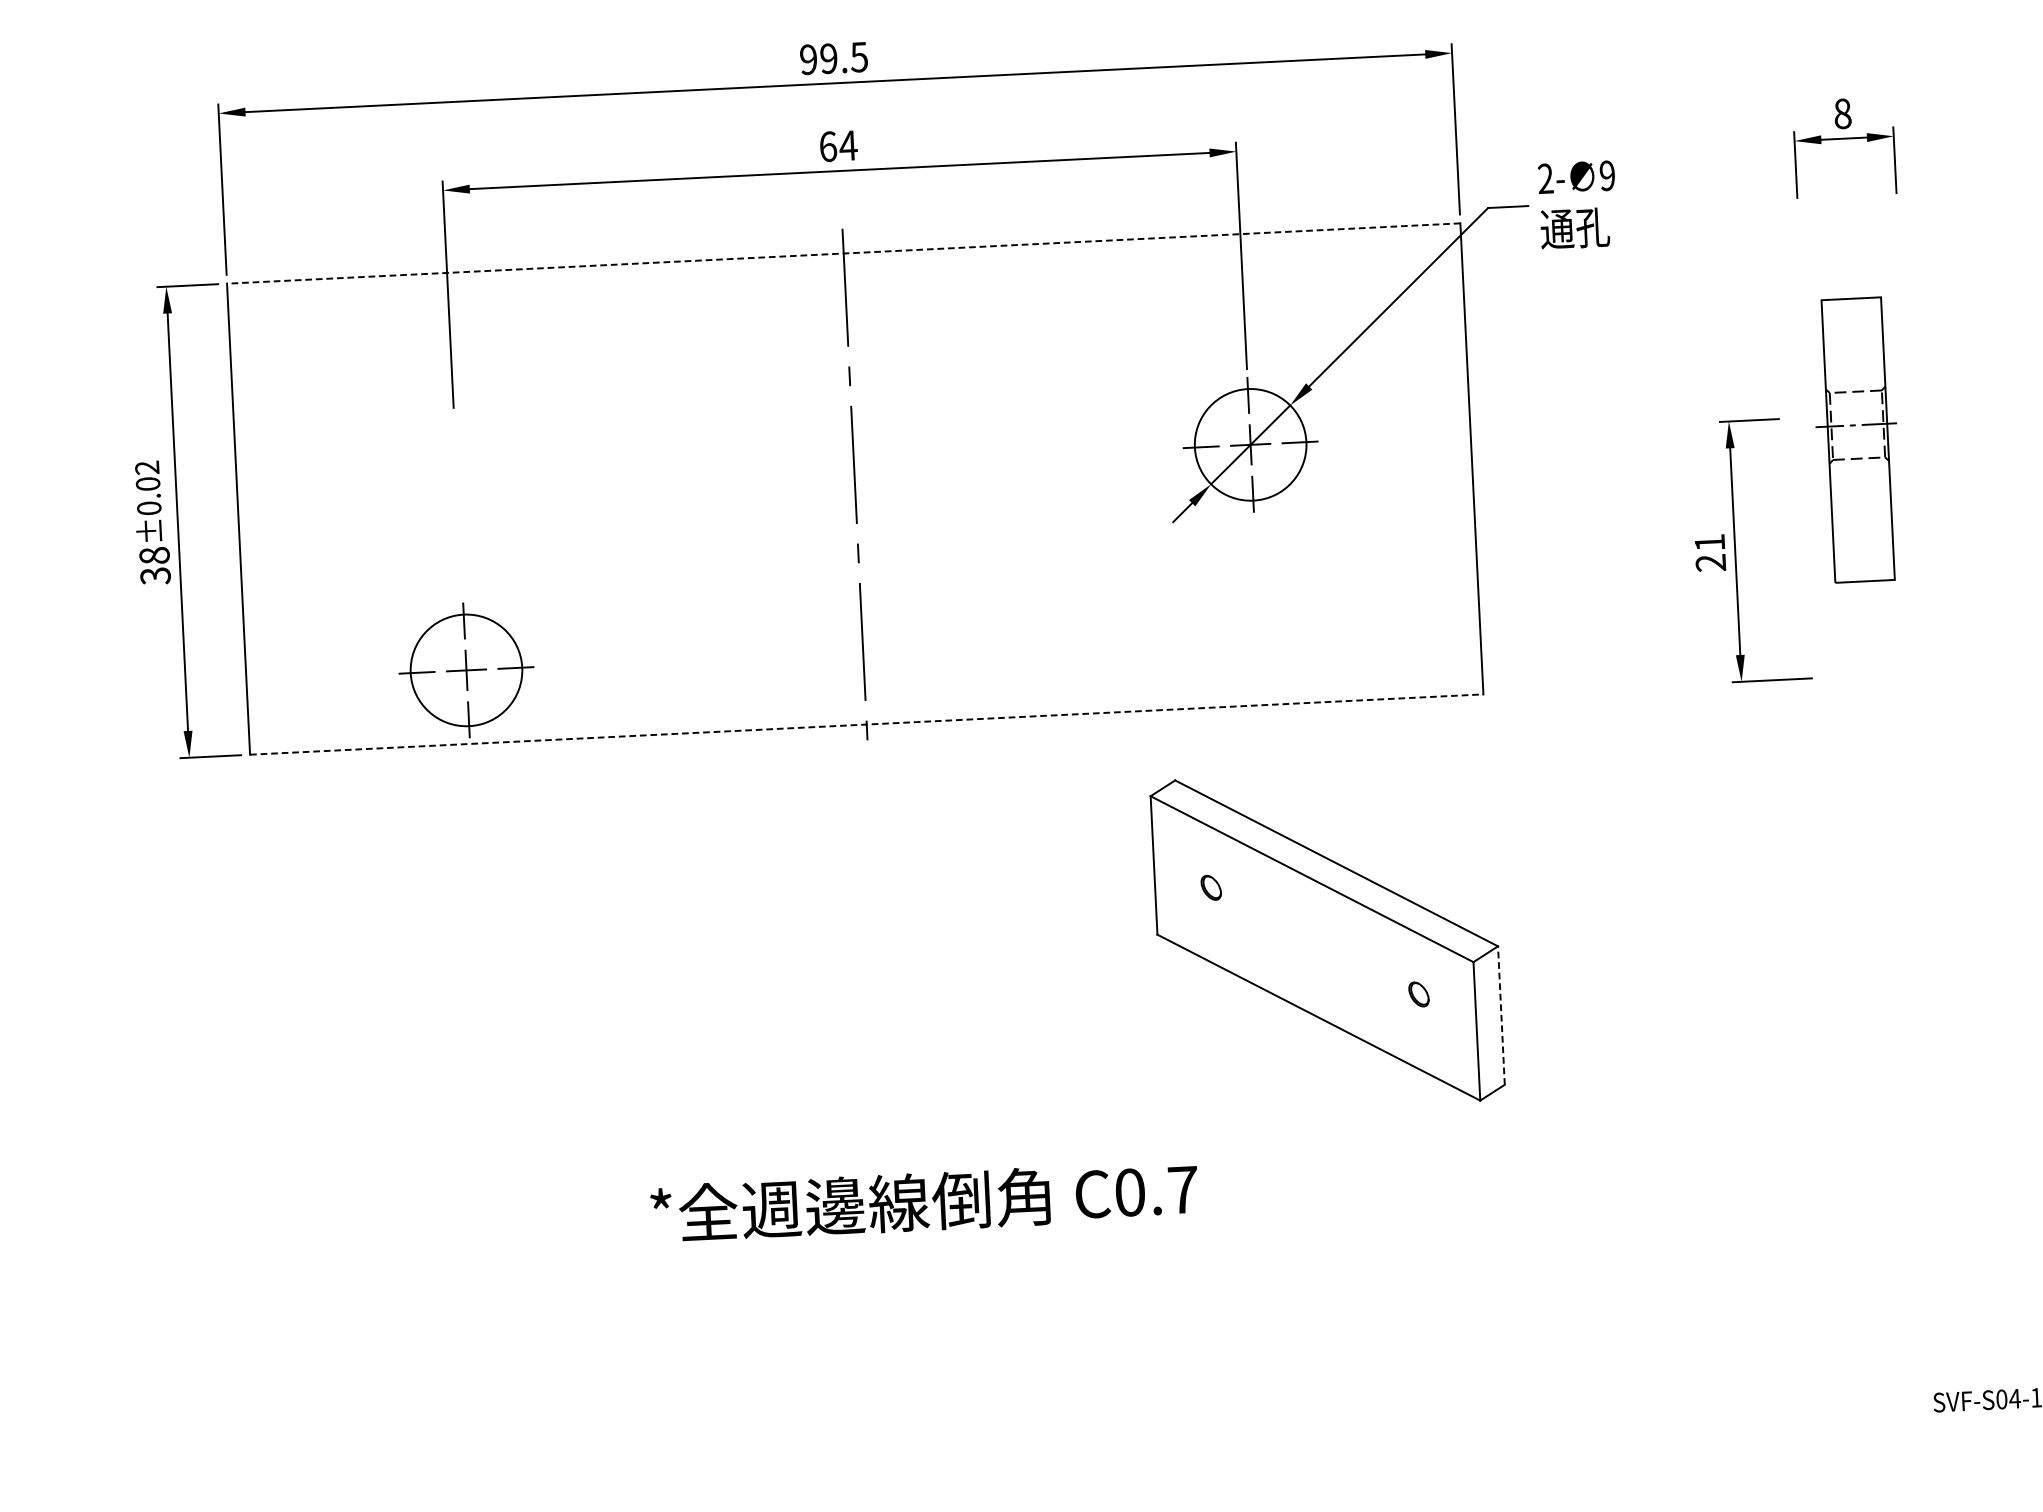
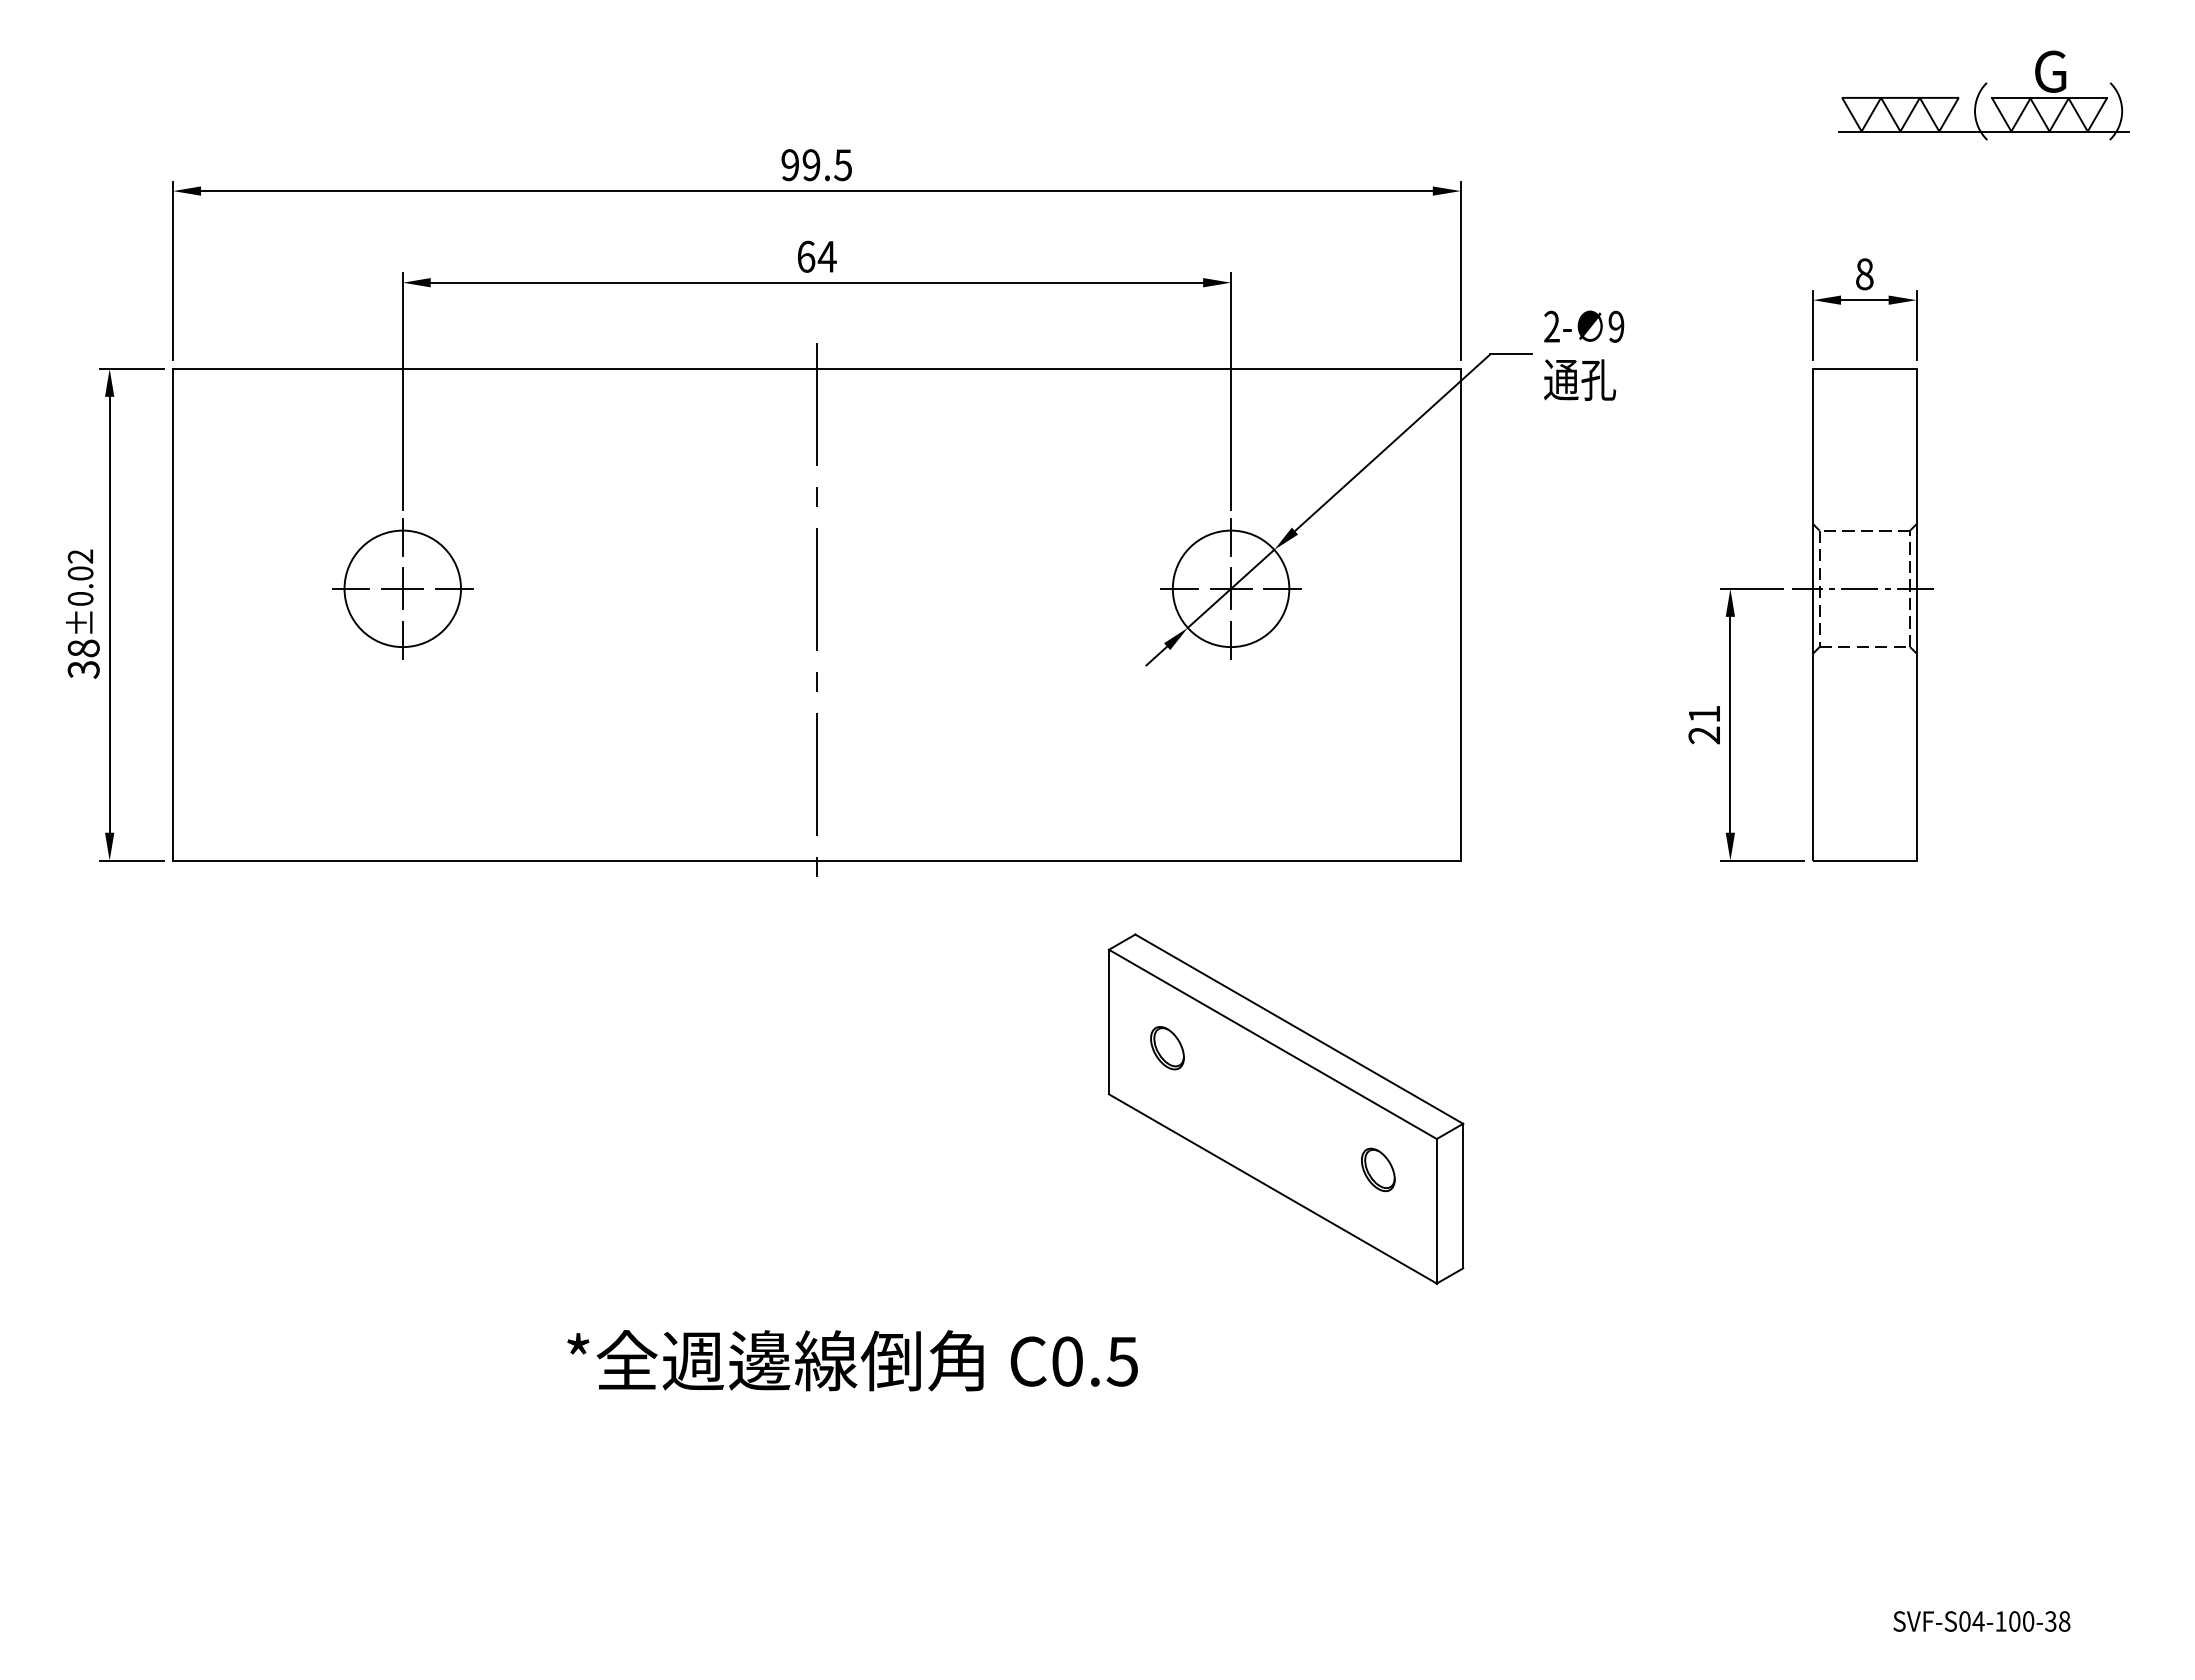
line: (843, 253) -> (816, 368), dashed -> solid
part: (1856, 439) -> (1862, 614), size x1.67
part: (466, 670) -> (402, 588), moved
line: (866, 724) -> (816, 860), dashed -> solid
part: (1211, 888) -> (1167, 1048), size x1.67
part: (1419, 994) -> (1378, 1169), size x1.67
line: (1501, 1014) -> (1463, 1195), dashed -> solid
text: (1182, 1189) -> (1122, 1361), C0.7 -> C0.5

